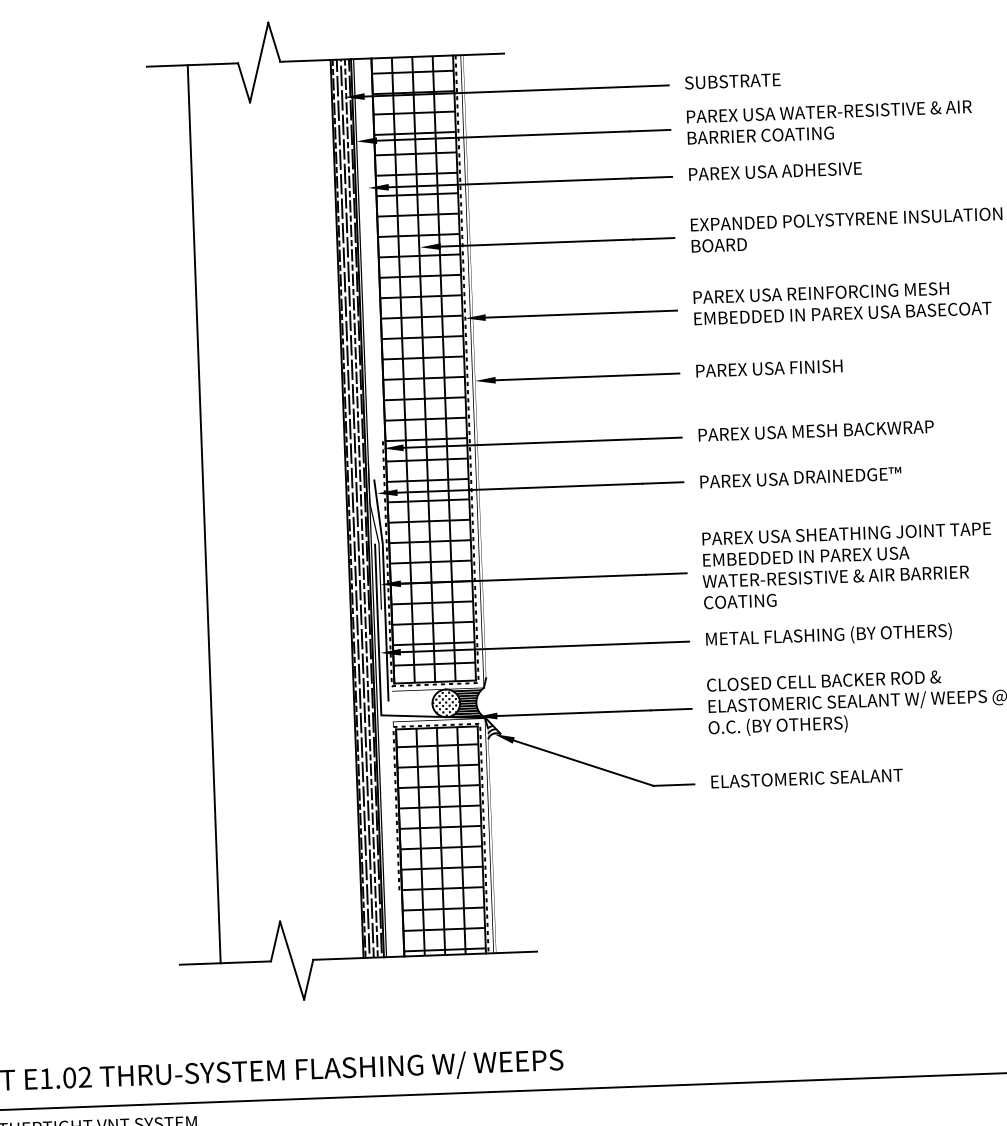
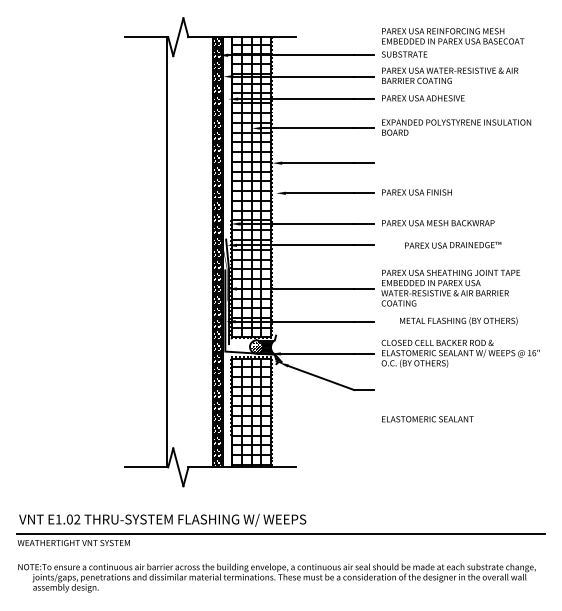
text: (843, 303) -> (453, 36), moved
text: (801, 476) -> (453, 244), moved
line: (204, 514) -> (167, 252), moved
text: (828, 636) -> (458, 321), moved
text: (806, 779) -> (427, 419), moved

